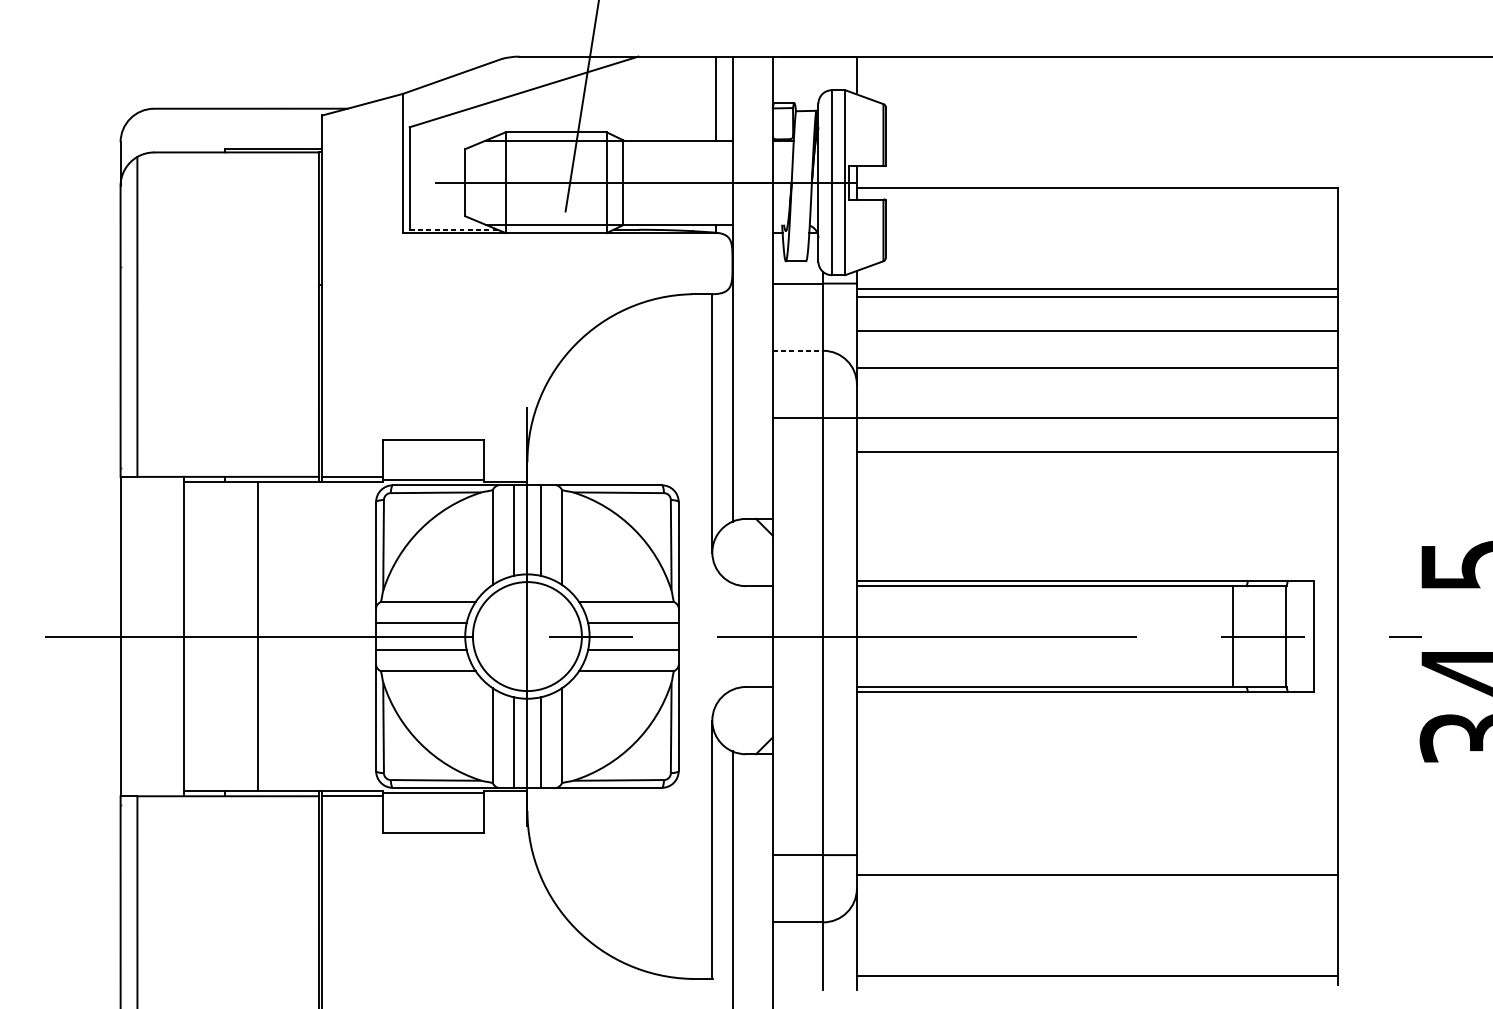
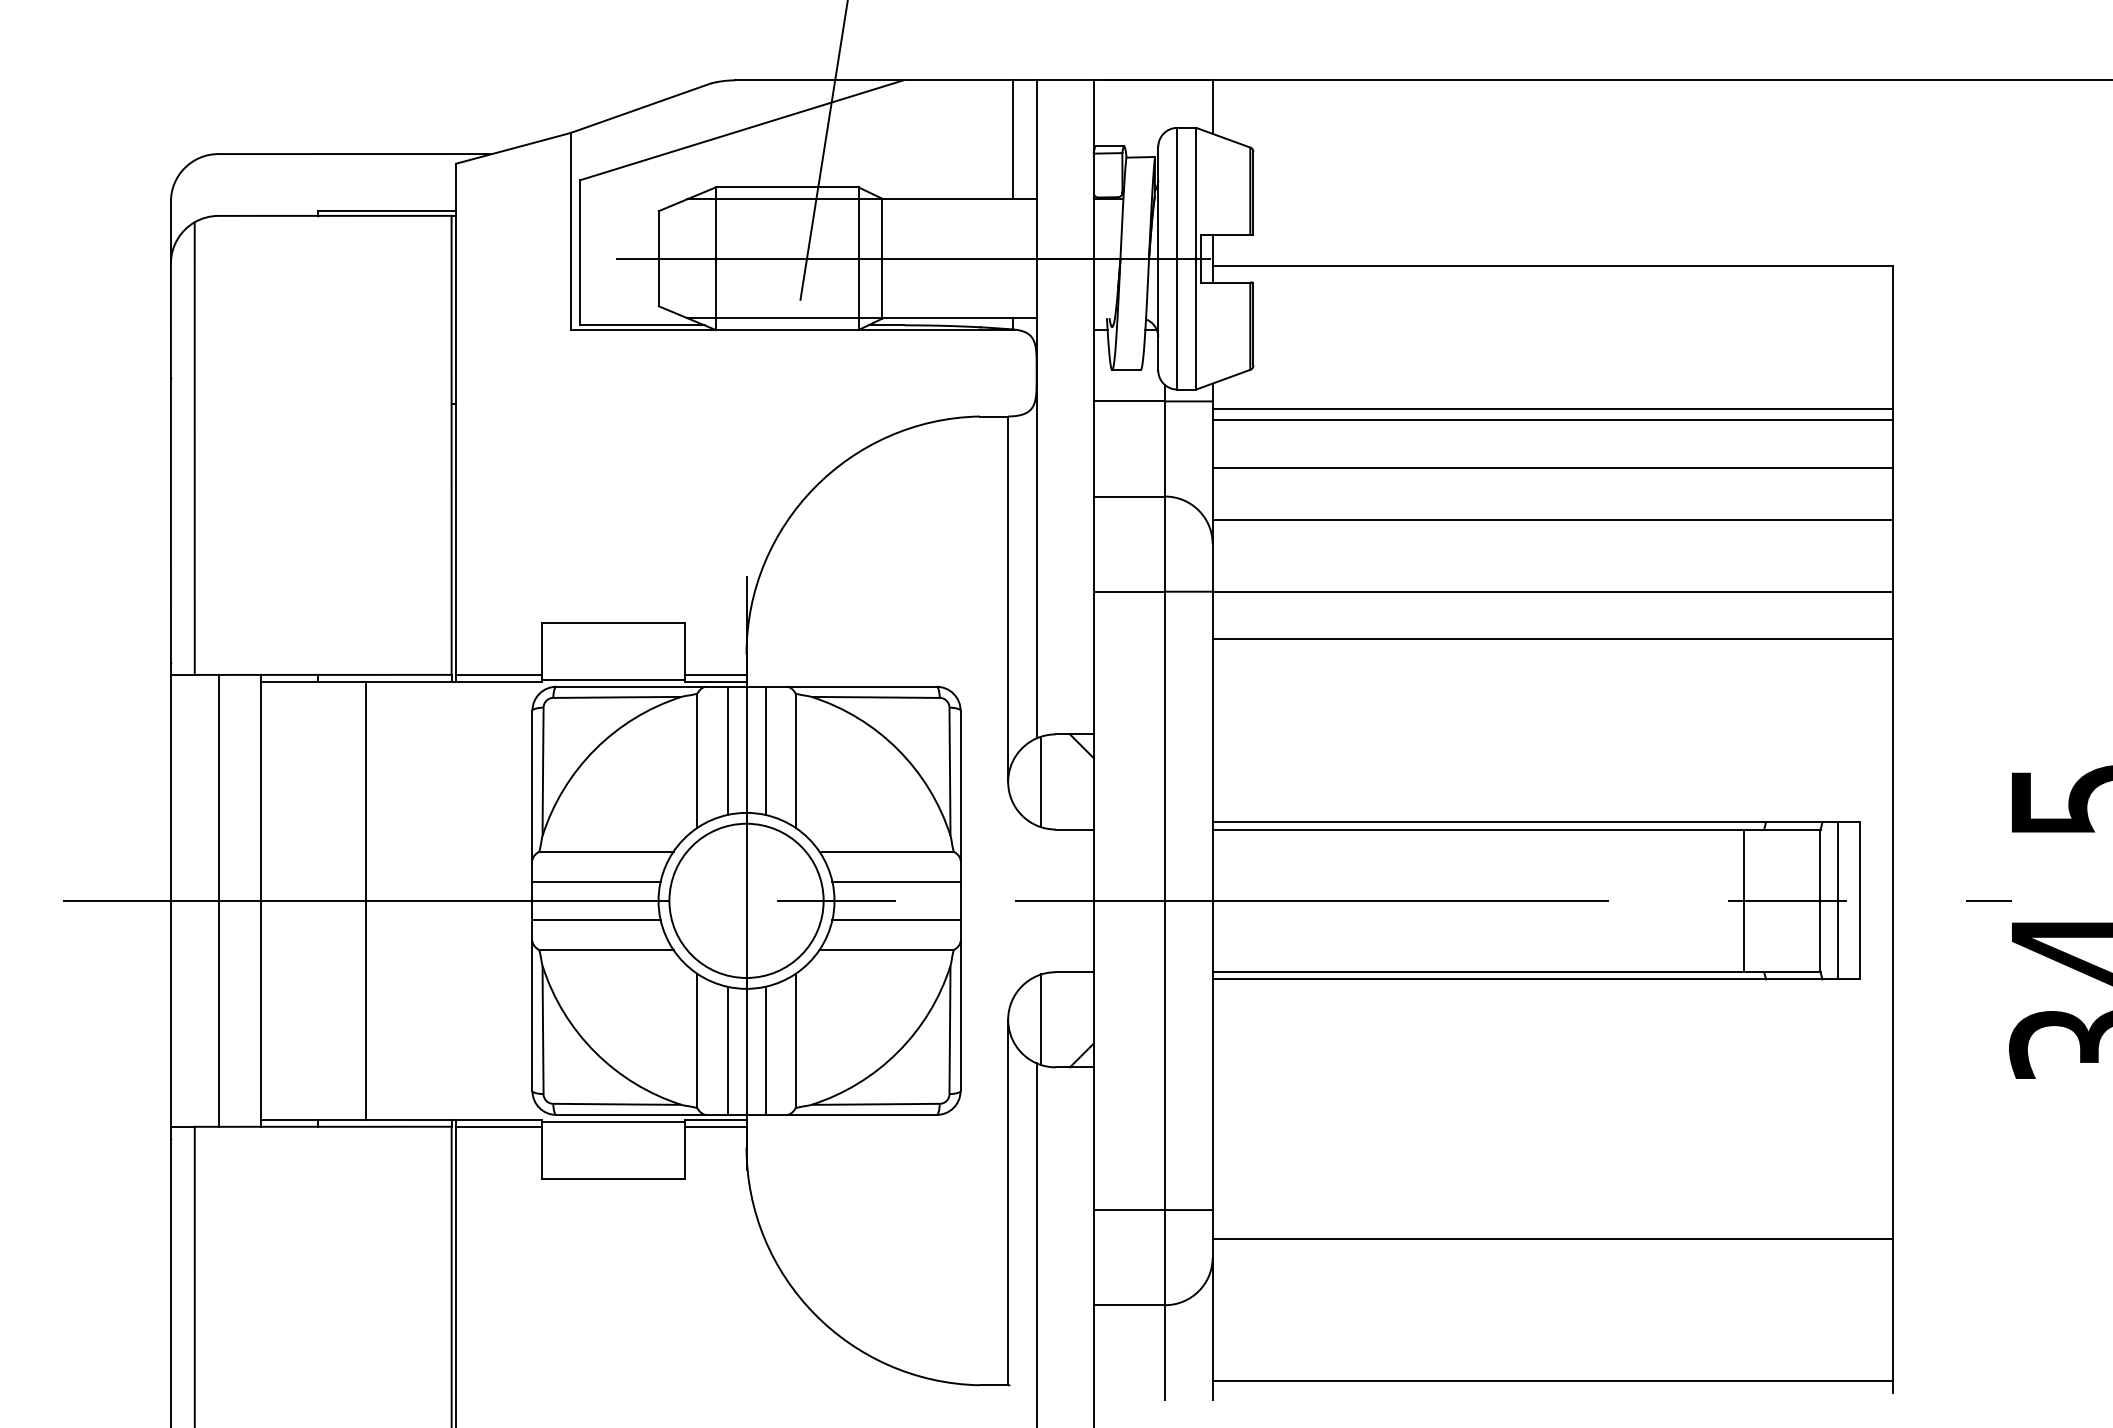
line: (453, 229) -> (641, 325), dashed -> solid
line: (798, 350) -> (1129, 496), dashed -> solid
line: (505, 476) -> (715, 674), added
line: (735, 552) -> (1041, 781), added
line: (154, 636) -> (218, 900), added
line: (1299, 636) -> (1838, 900), added
line: (735, 720) -> (1041, 1019), added
line: (505, 796) -> (715, 1126), added

